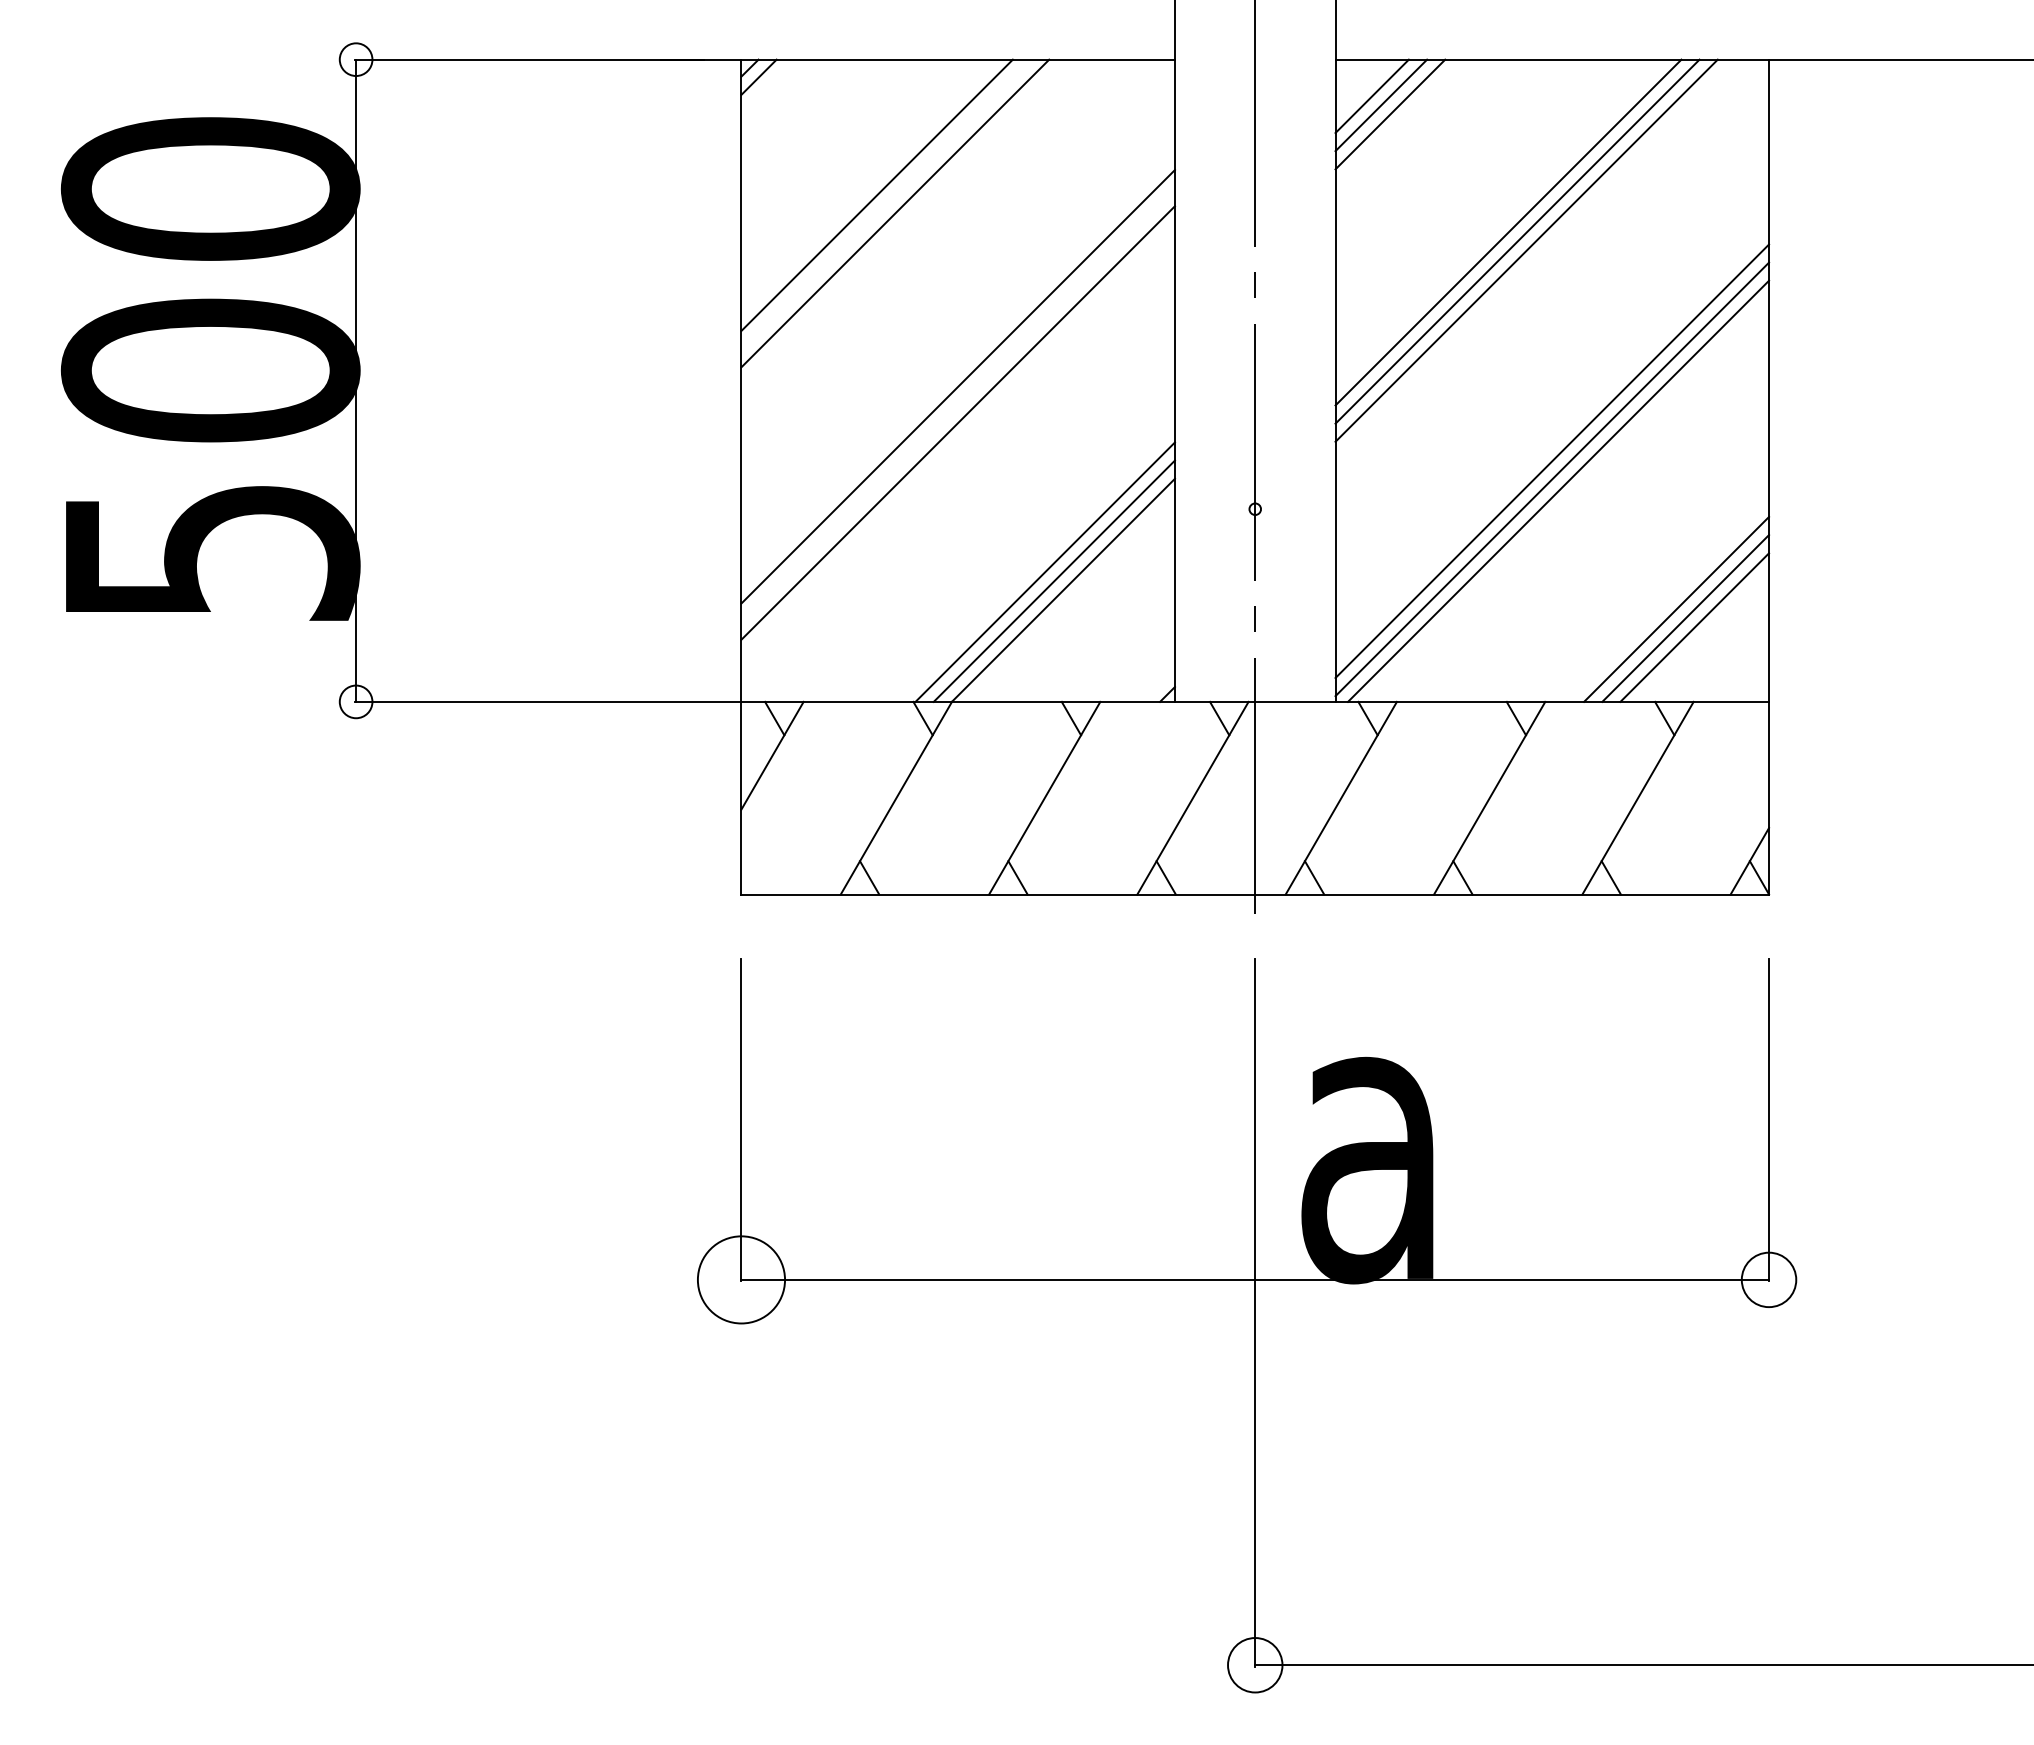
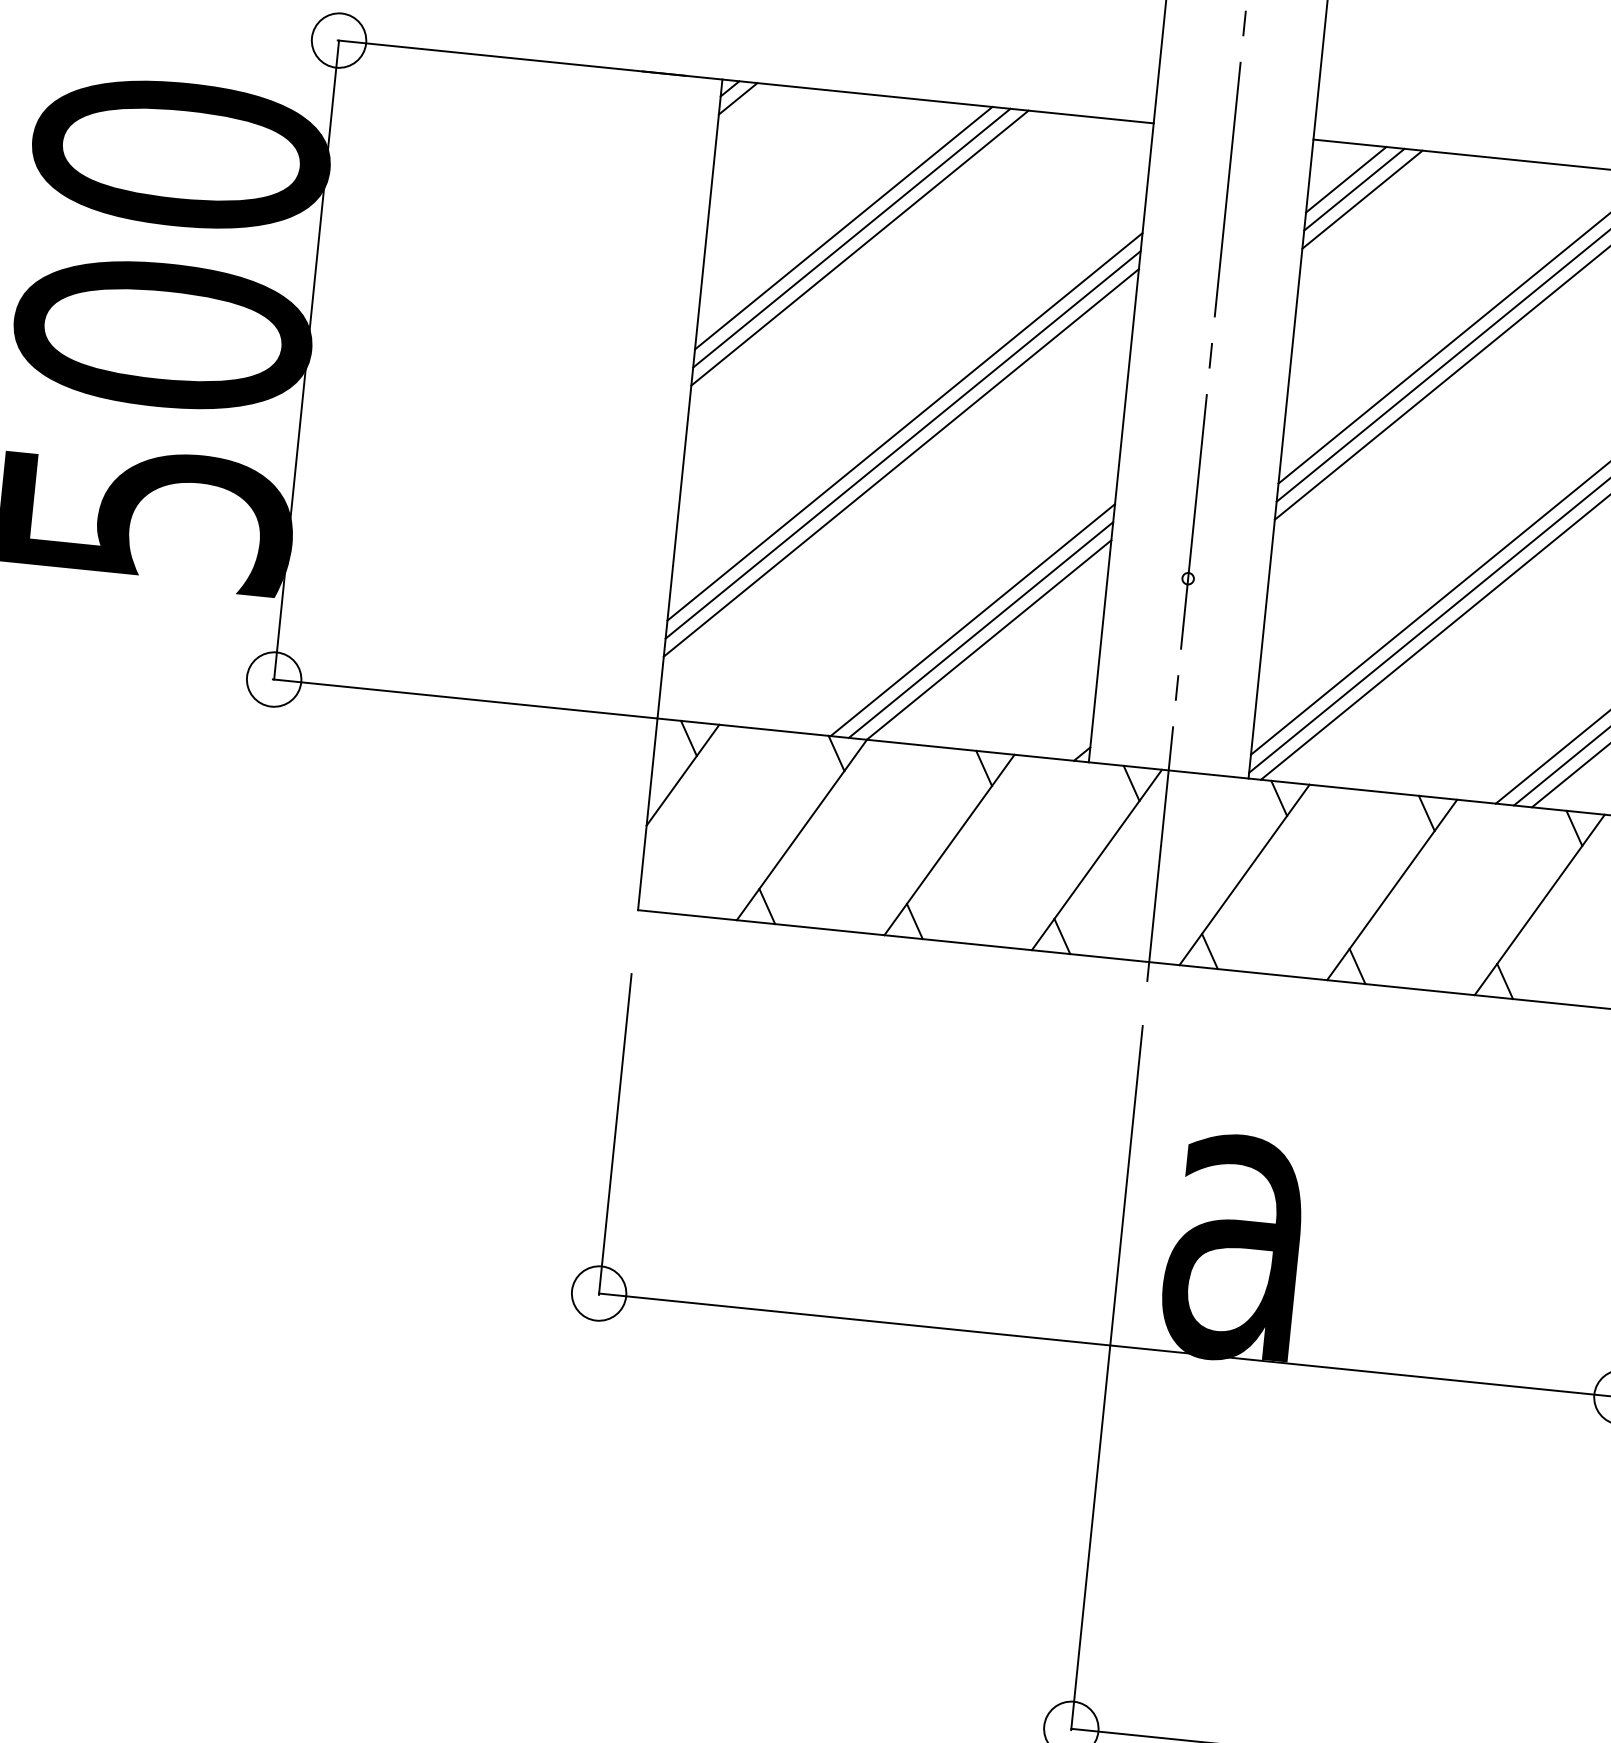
circle: (355, 59) -> (338, 40), size x1.67
line: (885, 204) -> (851, 238), added
line: (957, 404) -> (902, 444), added
circle: (355, 701) -> (273, 679), size x1.67
circle: (741, 1279) -> (599, 1293), size x0.62

